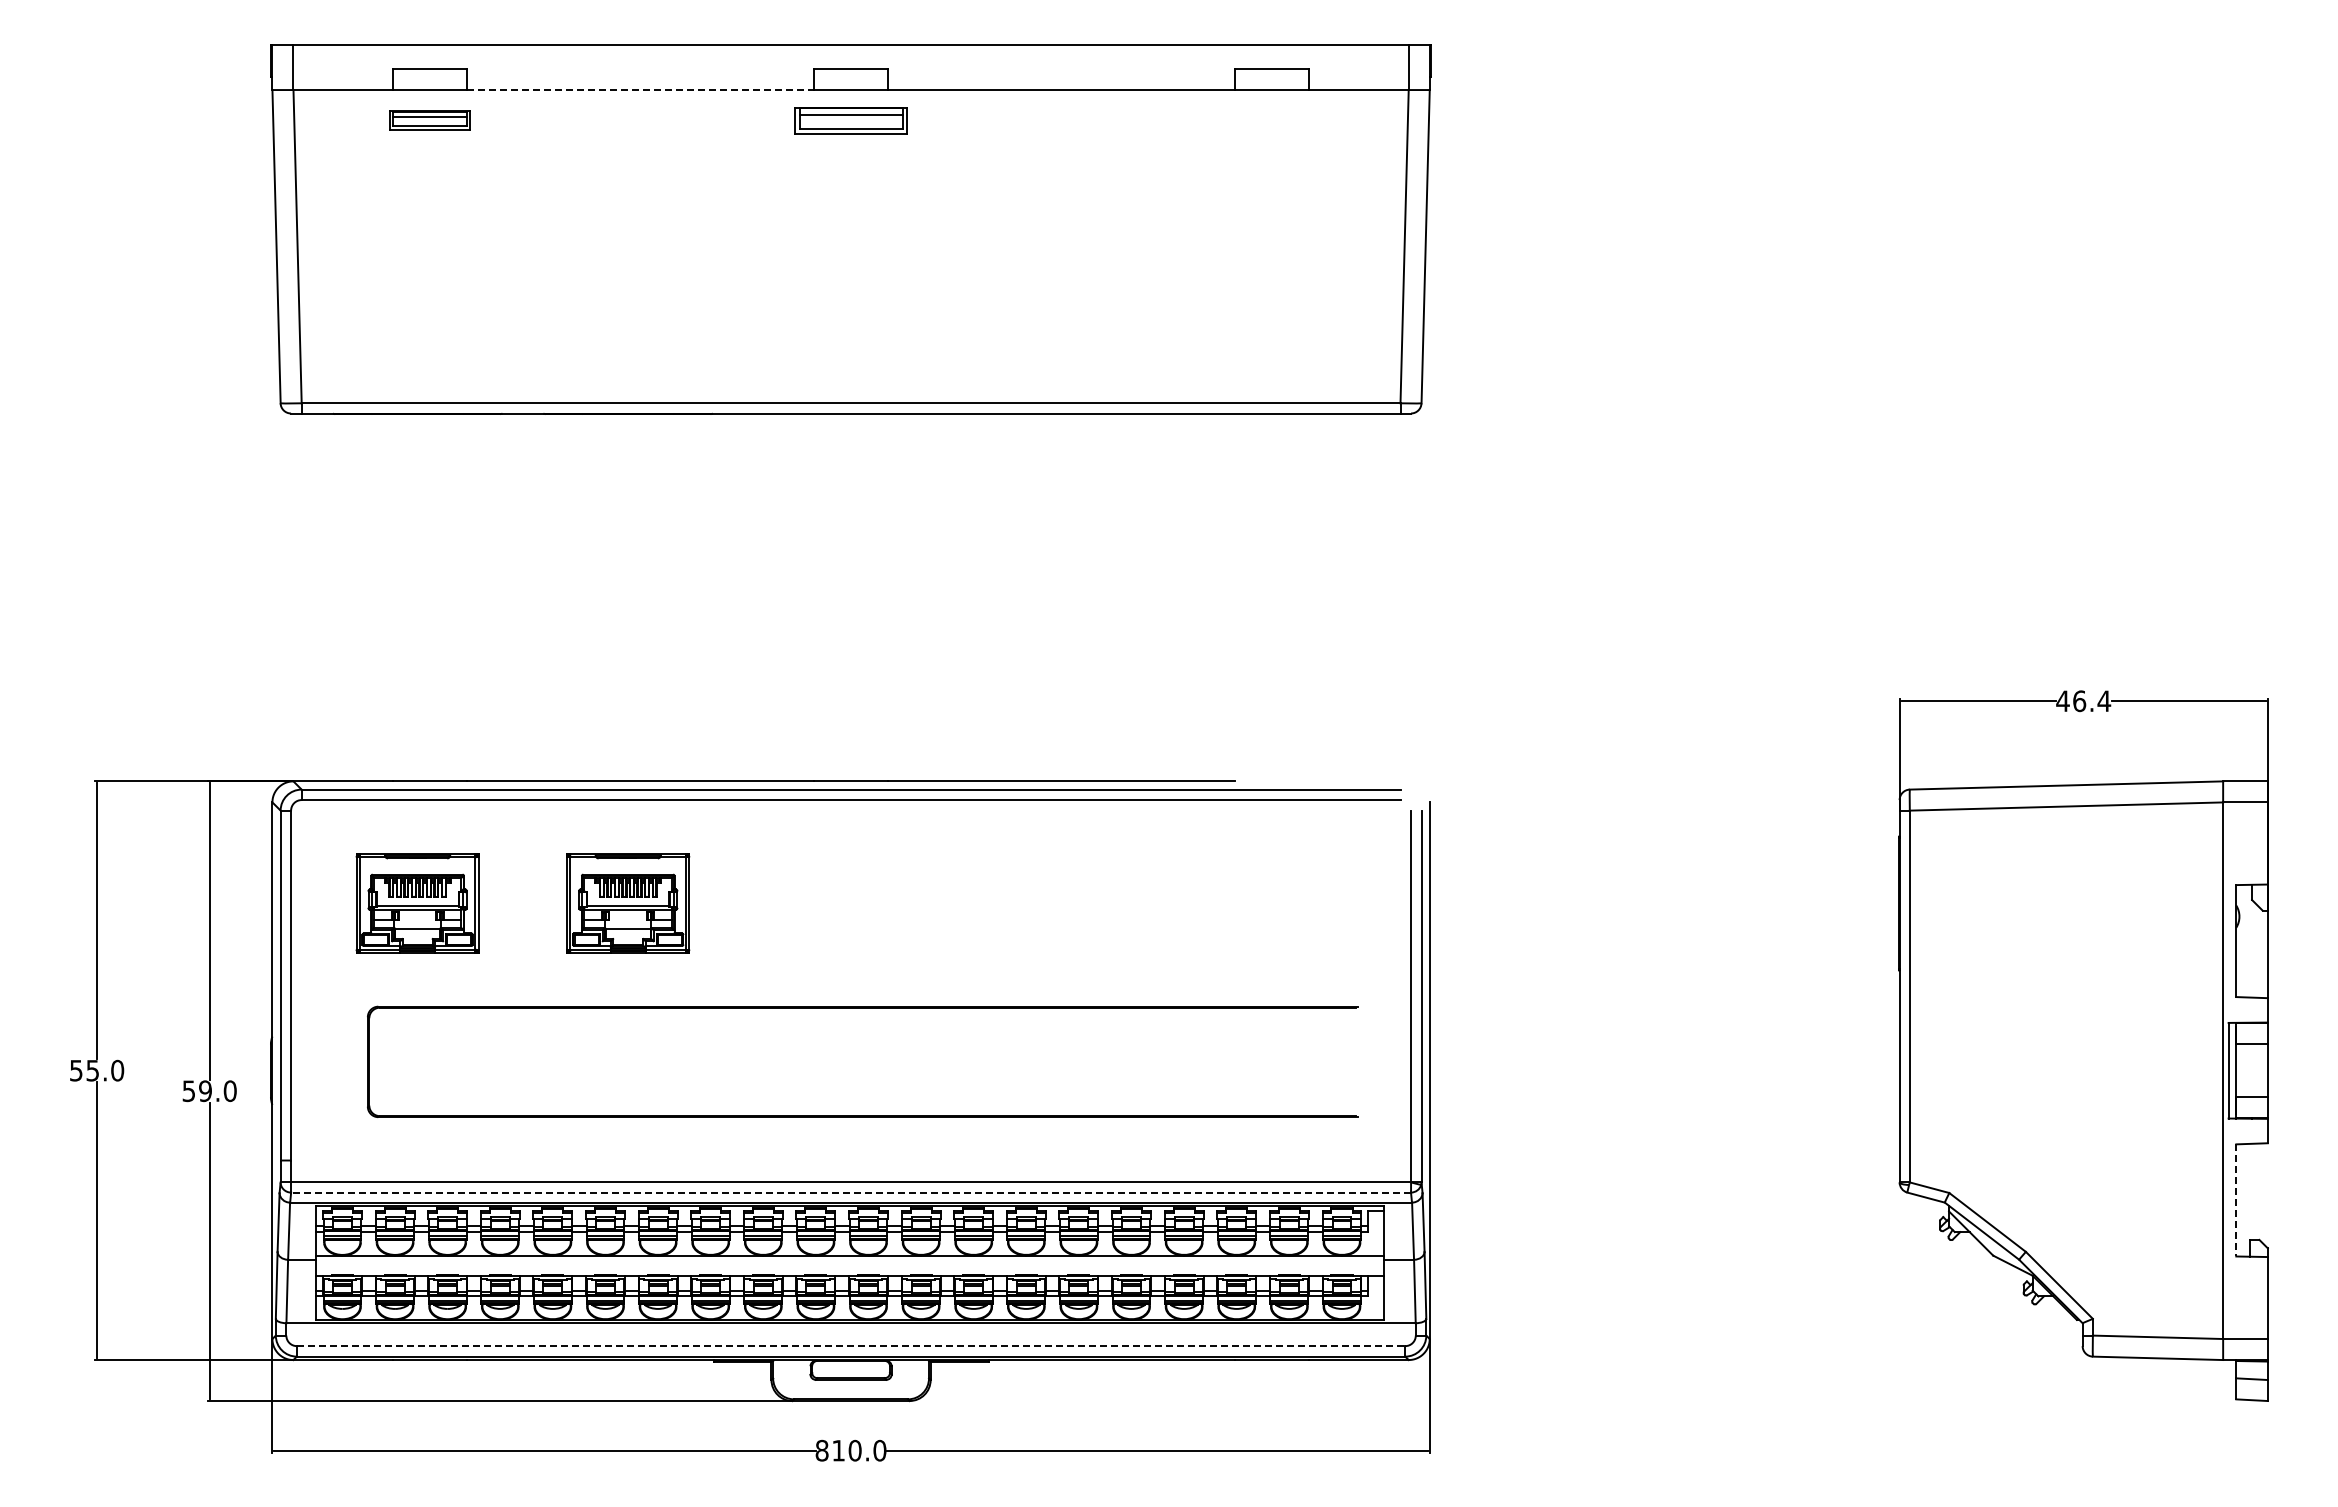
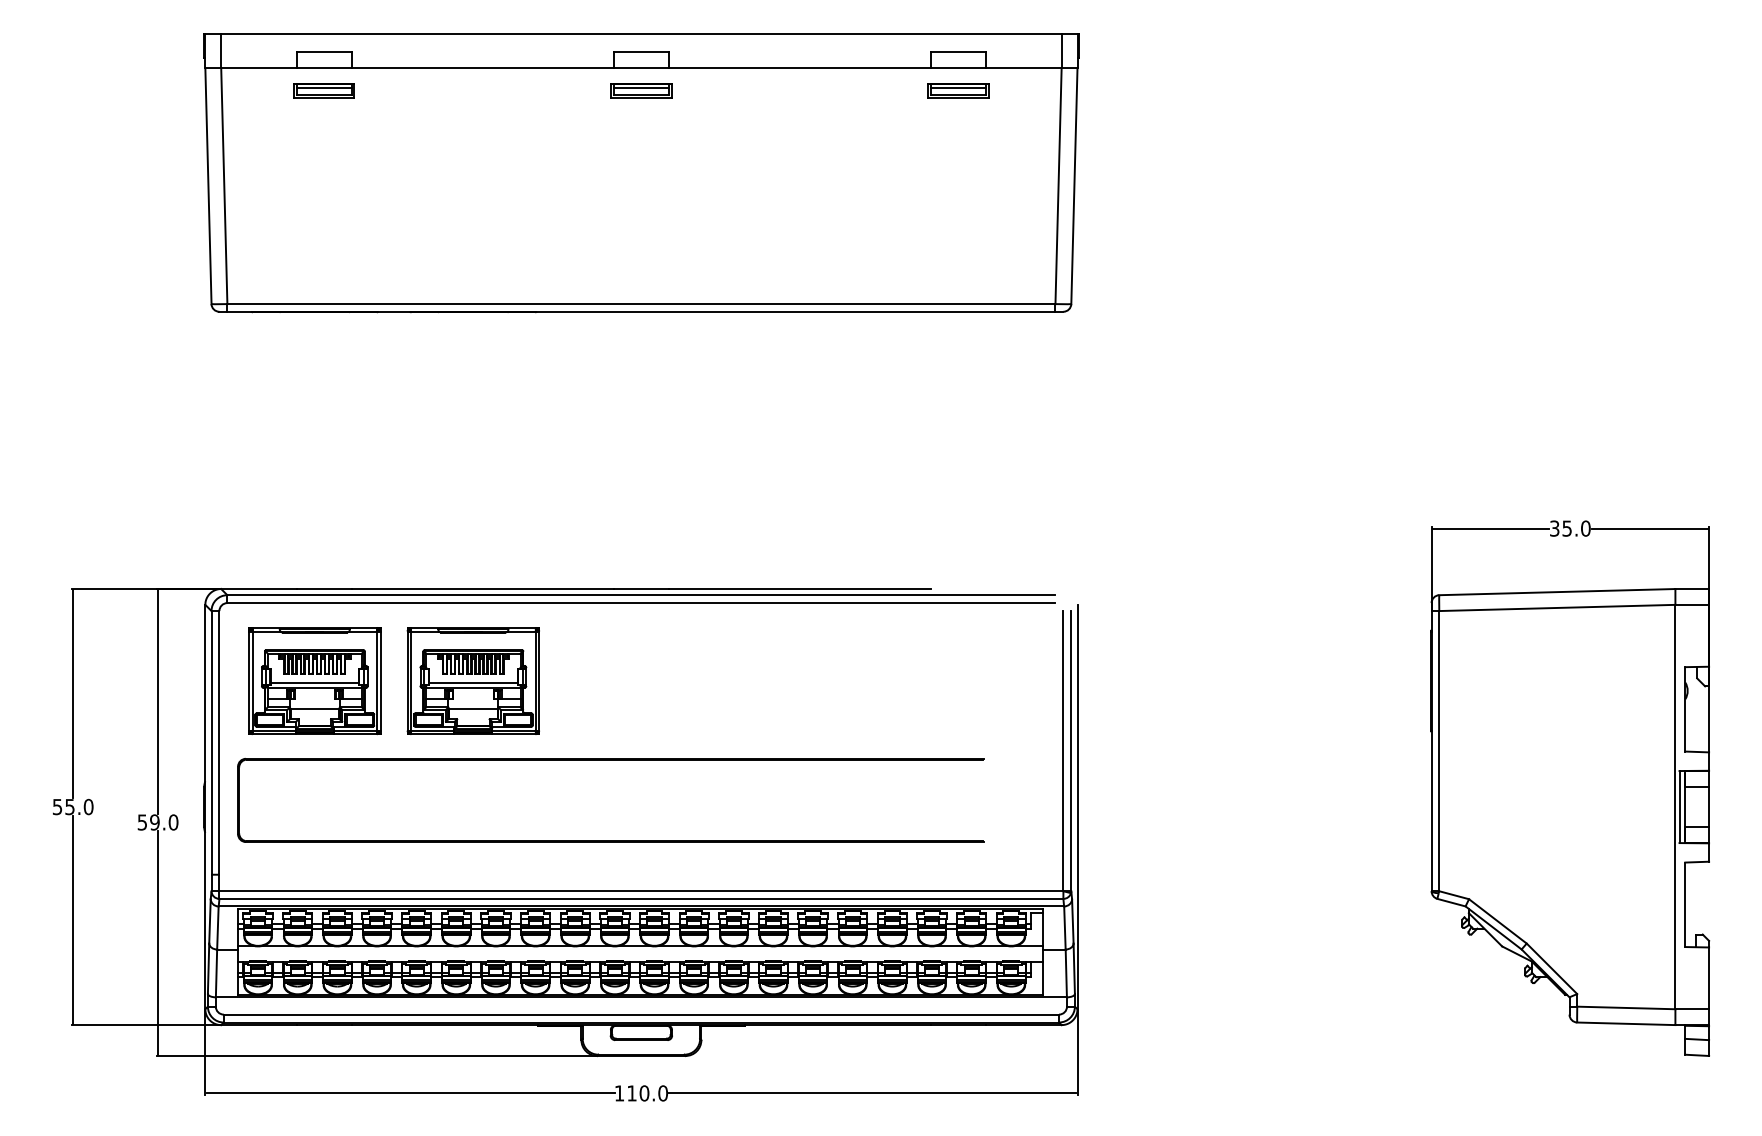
line: (640, 90) -> (482, 68), dashed -> solid
part: (850, 120) -> (640, 90), size x0.71
part: (1271, 120) -> (958, 90), added
text: (2083, 701) -> (1570, 528), 46.4 -> 35.0
part: (417, 903) -> (314, 681), size x1.43
part: (628, 903) -> (473, 681), size x1.43
part: (862, 1008) -> (610, 760), moved
line: (851, 1192) -> (641, 898), dashed -> solid
line: (2236, 1200) -> (1685, 904), dashed -> solid
line: (851, 1346) -> (641, 1014), dashed -> solid
text: (821, 1450) -> (619, 1093), 810.0 -> 110.0

